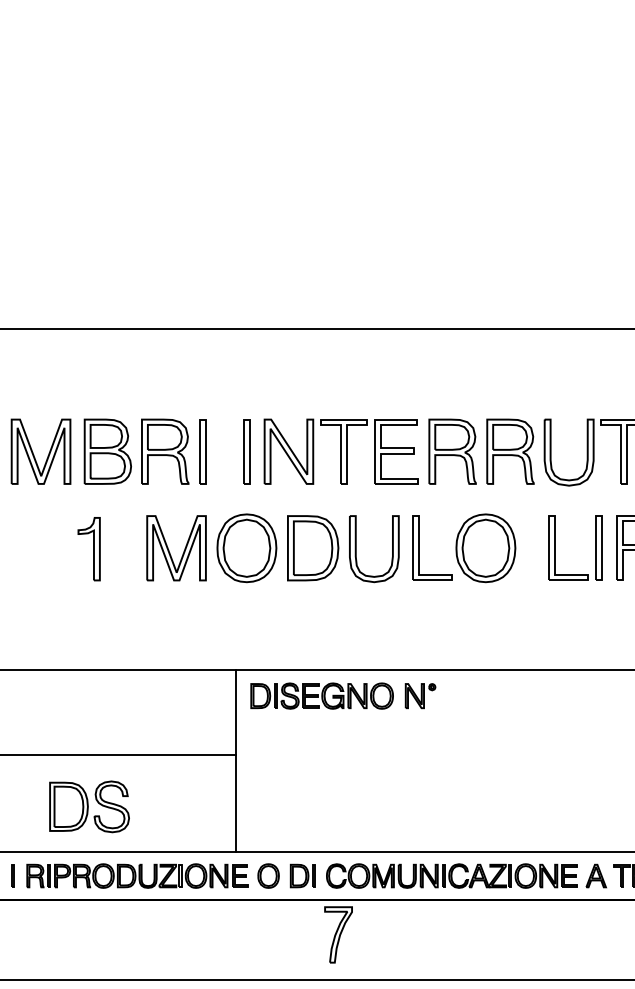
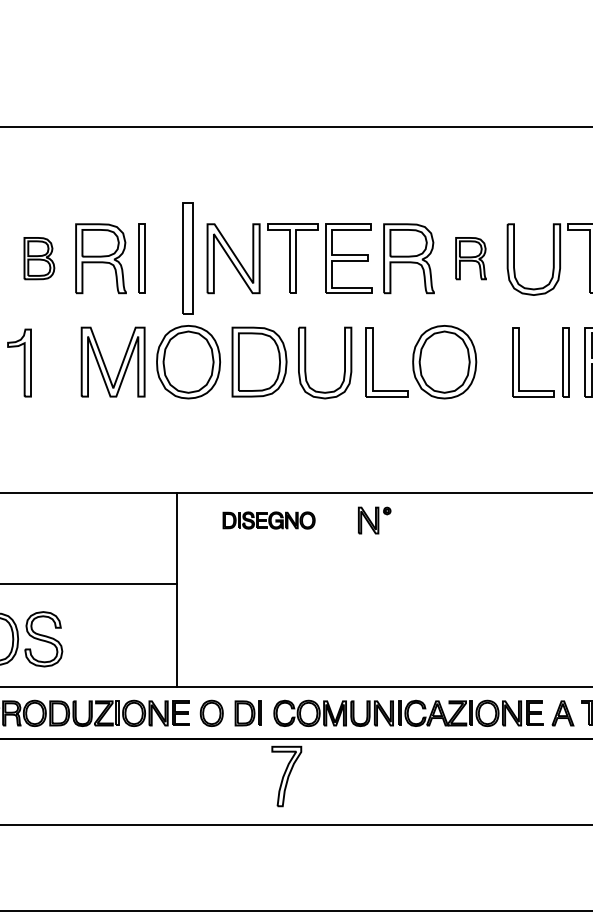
part: (107, 451) -> (39, 258), size x0.6
part: (246, 451) -> (188, 258), size x1.6
part: (510, 451) -> (471, 258), size x0.6
part: (321, 695) -> (268, 519), size x0.6

